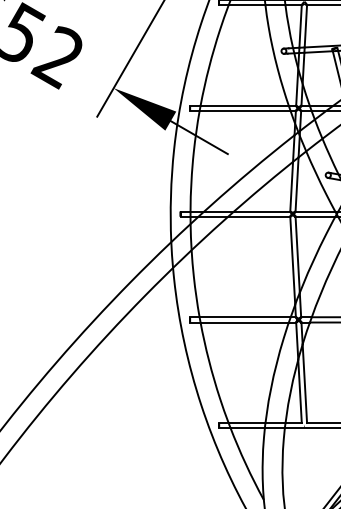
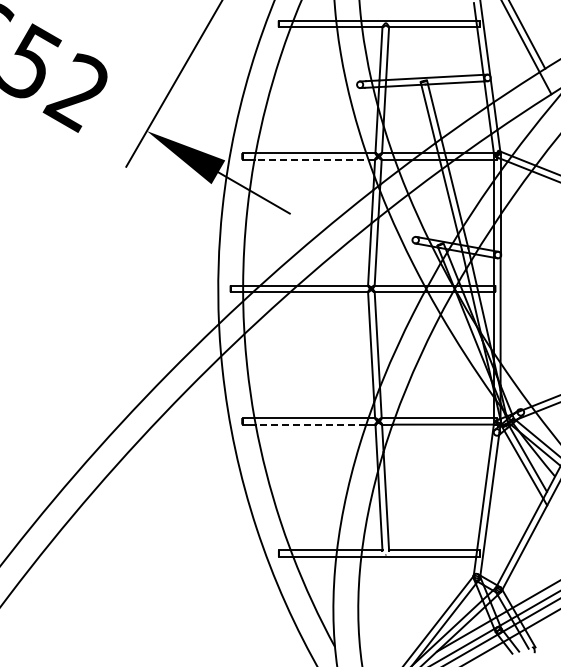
line: (247, 110) -> (314, 159), solid -> dashed
line: (244, 322) -> (310, 424), solid -> dashed

